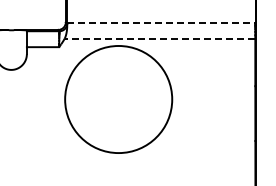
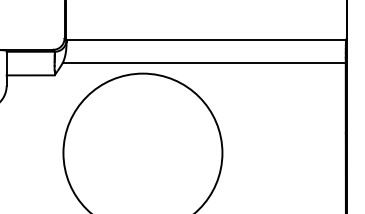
line: (161, 23) -> (206, 40), dashed -> solid
line: (159, 38) -> (203, 62), dashed -> solid

